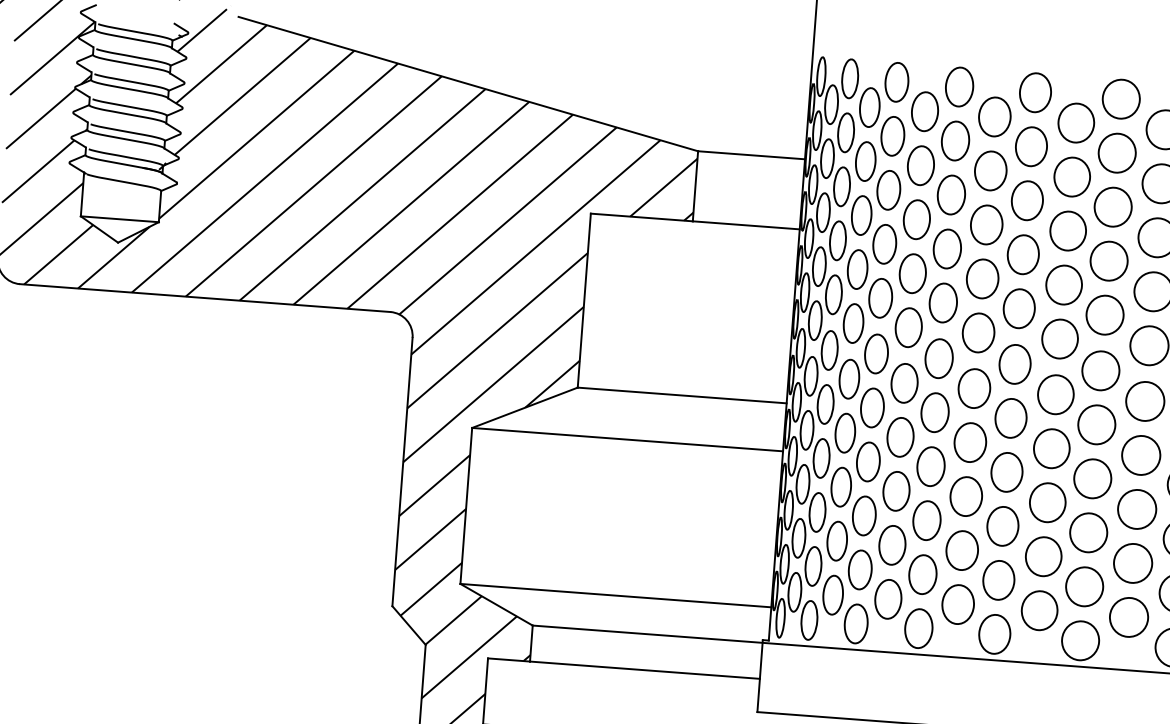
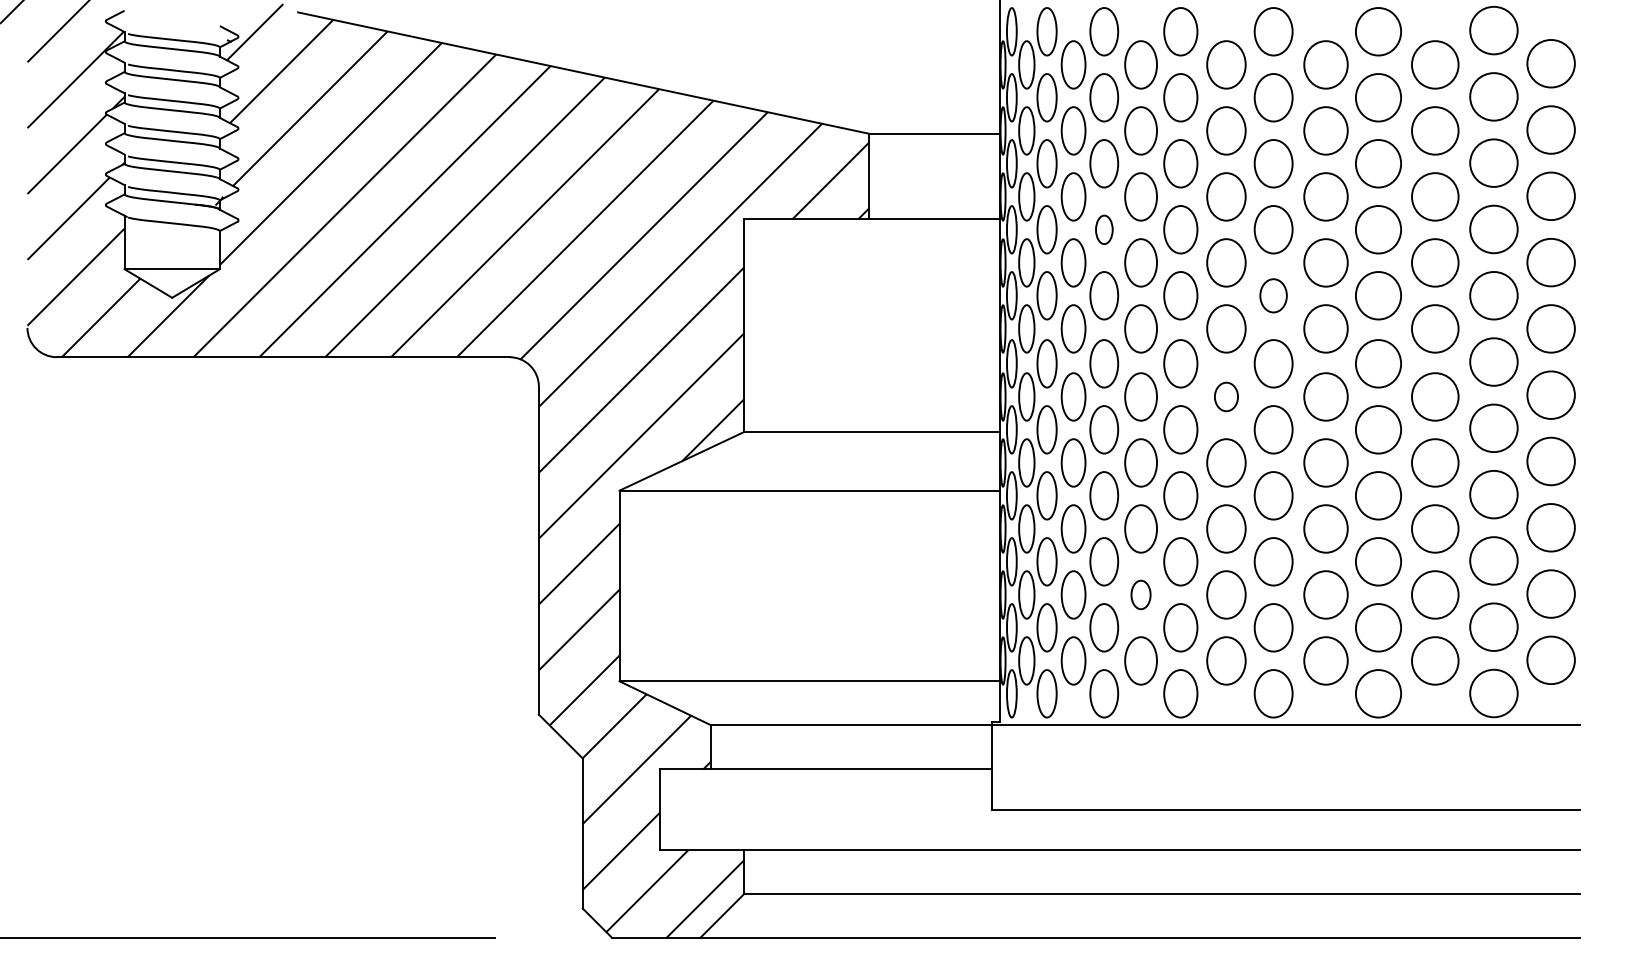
part: (884, 244) -> (1104, 229), size x0.6
part: (1019, 308) -> (1273, 295), size x0.7
part: (974, 388) -> (1226, 396), size x0.6
part: (891, 544) -> (1140, 594), size x0.6

